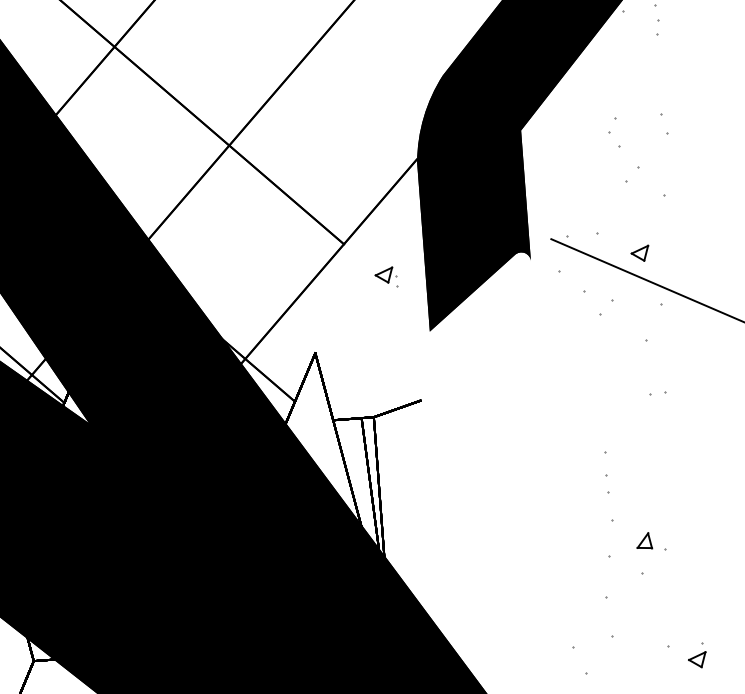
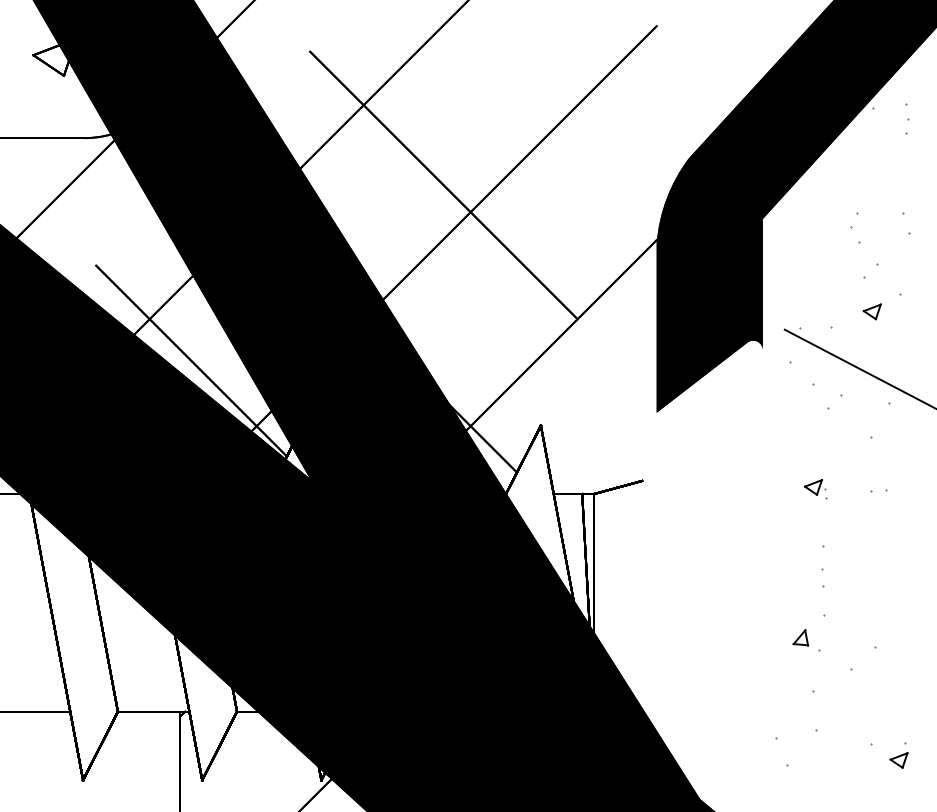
part: (639, 253) -> (871, 311), moved
part: (386, 277) -> (815, 489), moved
part: (643, 540) -> (800, 637), moved

